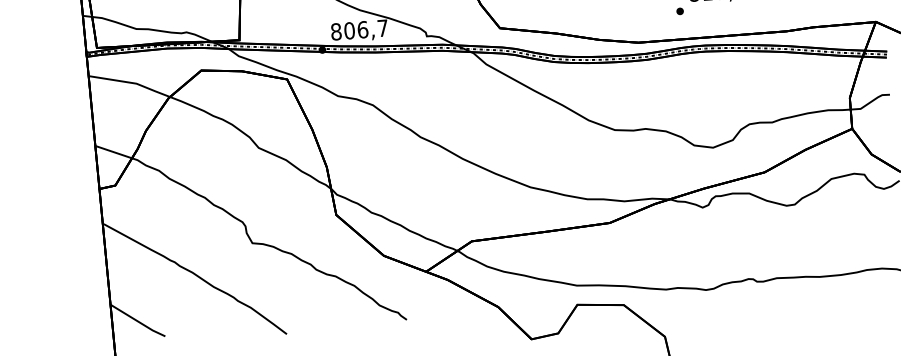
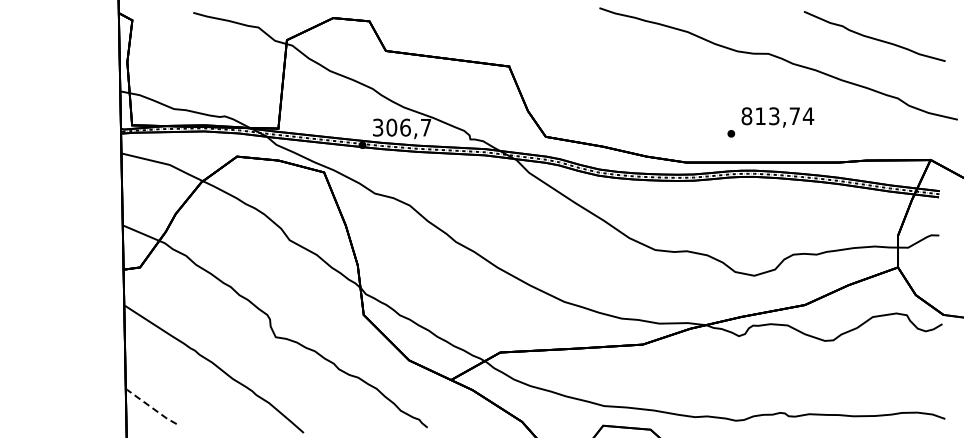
text: (335, 31) -> (377, 127), 806,7 -> 306,7
line: (137, 321) -> (152, 408), solid -> dashed

